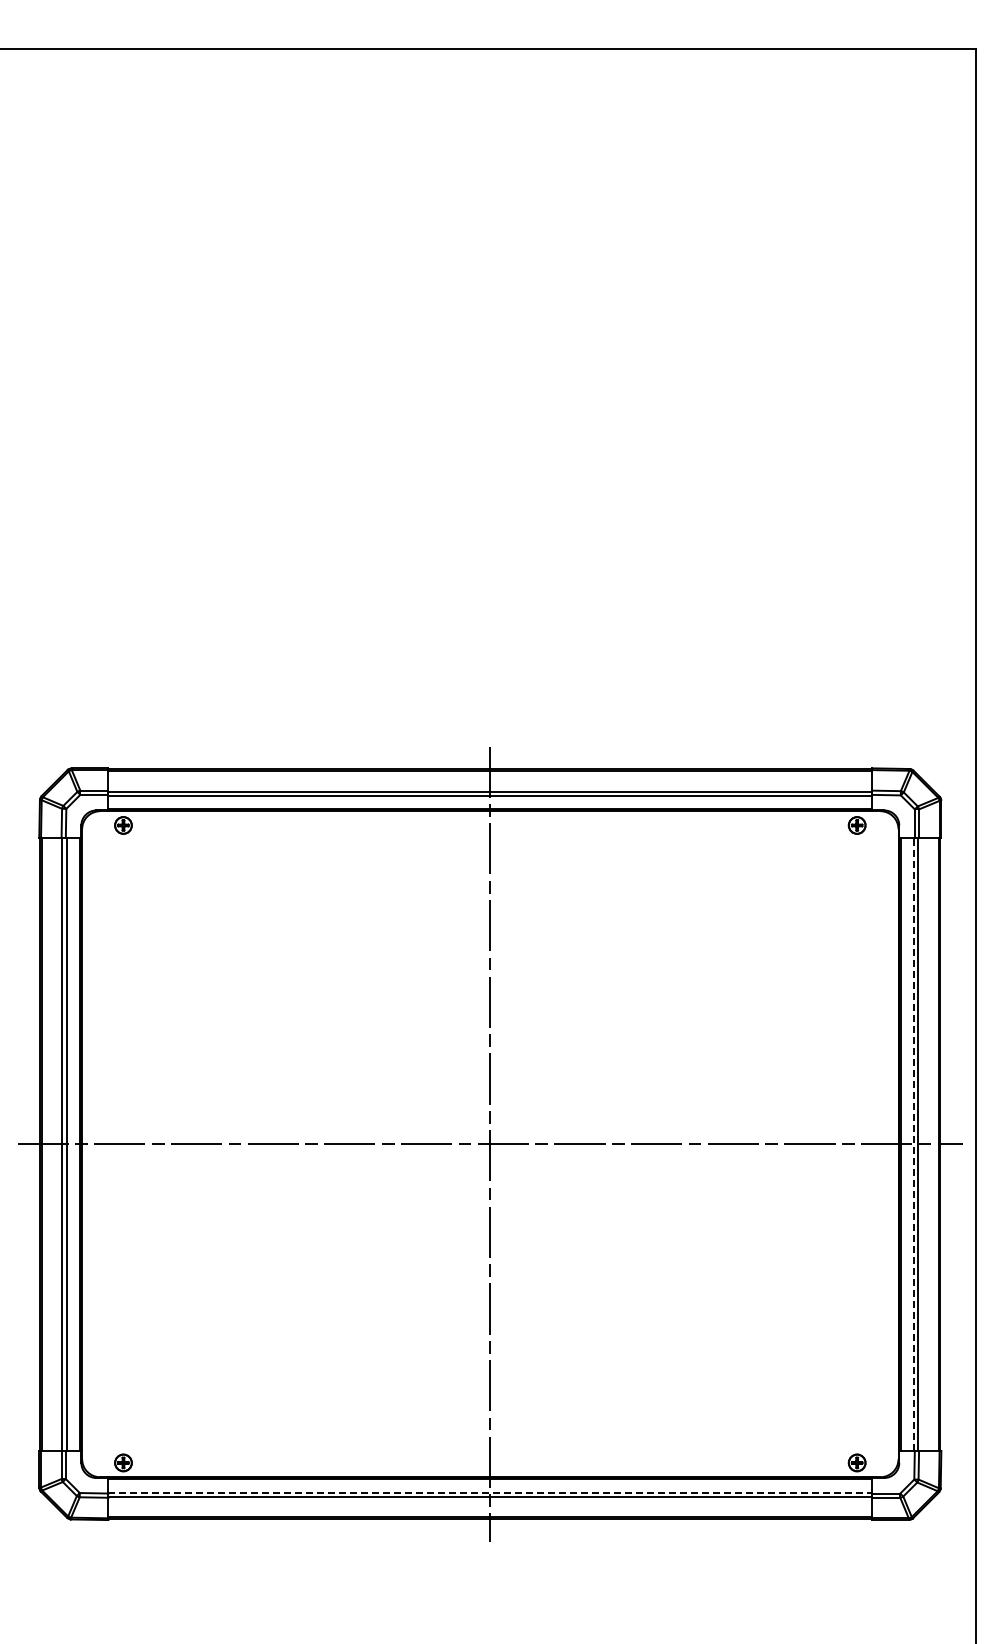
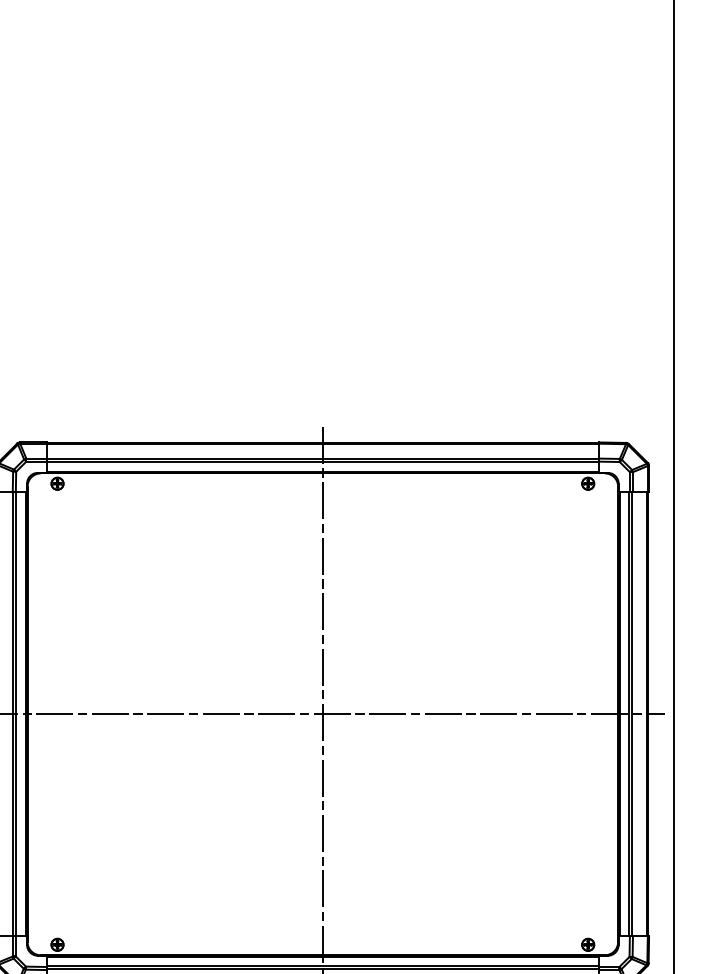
line: (913, 1144) -> (628, 714), dashed -> solid
line: (490, 1492) -> (322, 966), dashed -> solid

